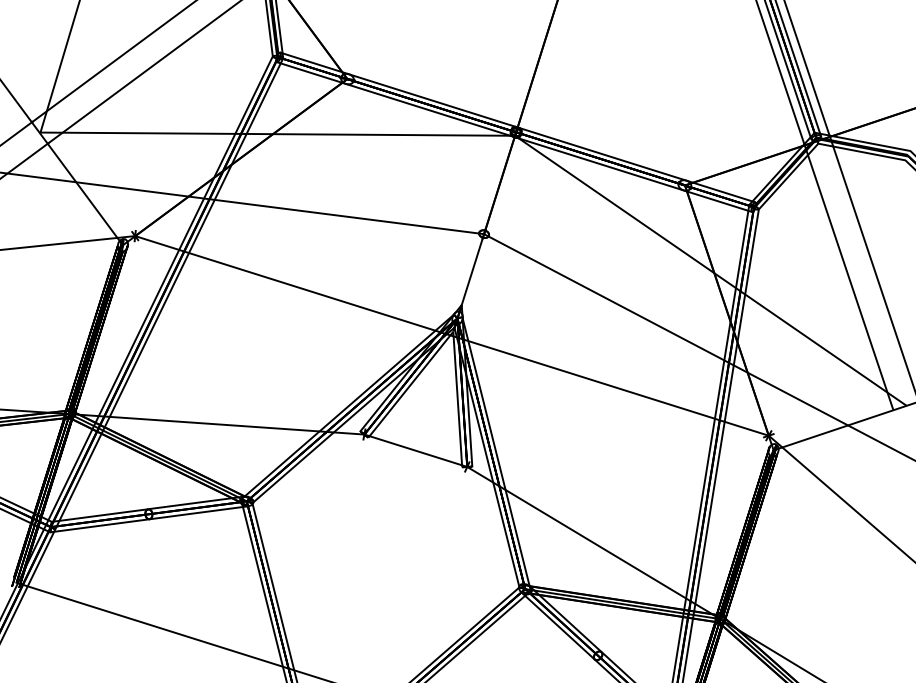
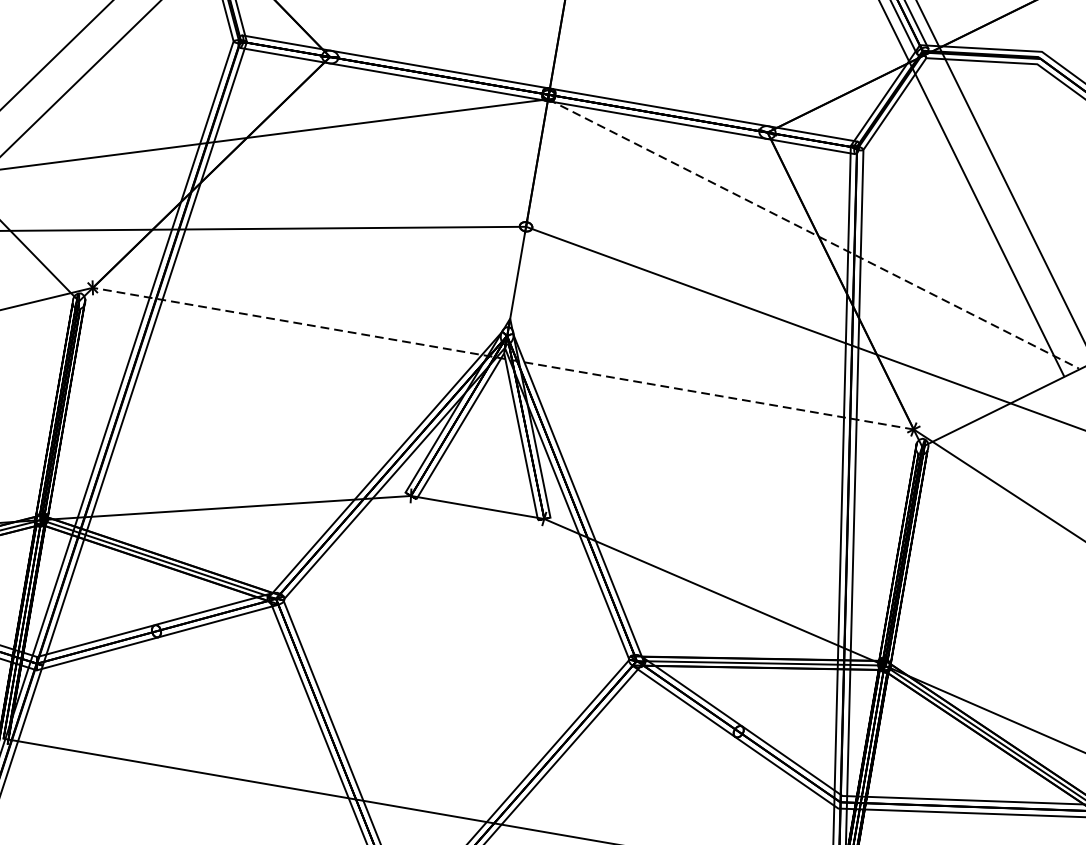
line: (710, 270) -> (813, 233), solid -> dashed
line: (451, 335) -> (502, 358), solid -> dashed

